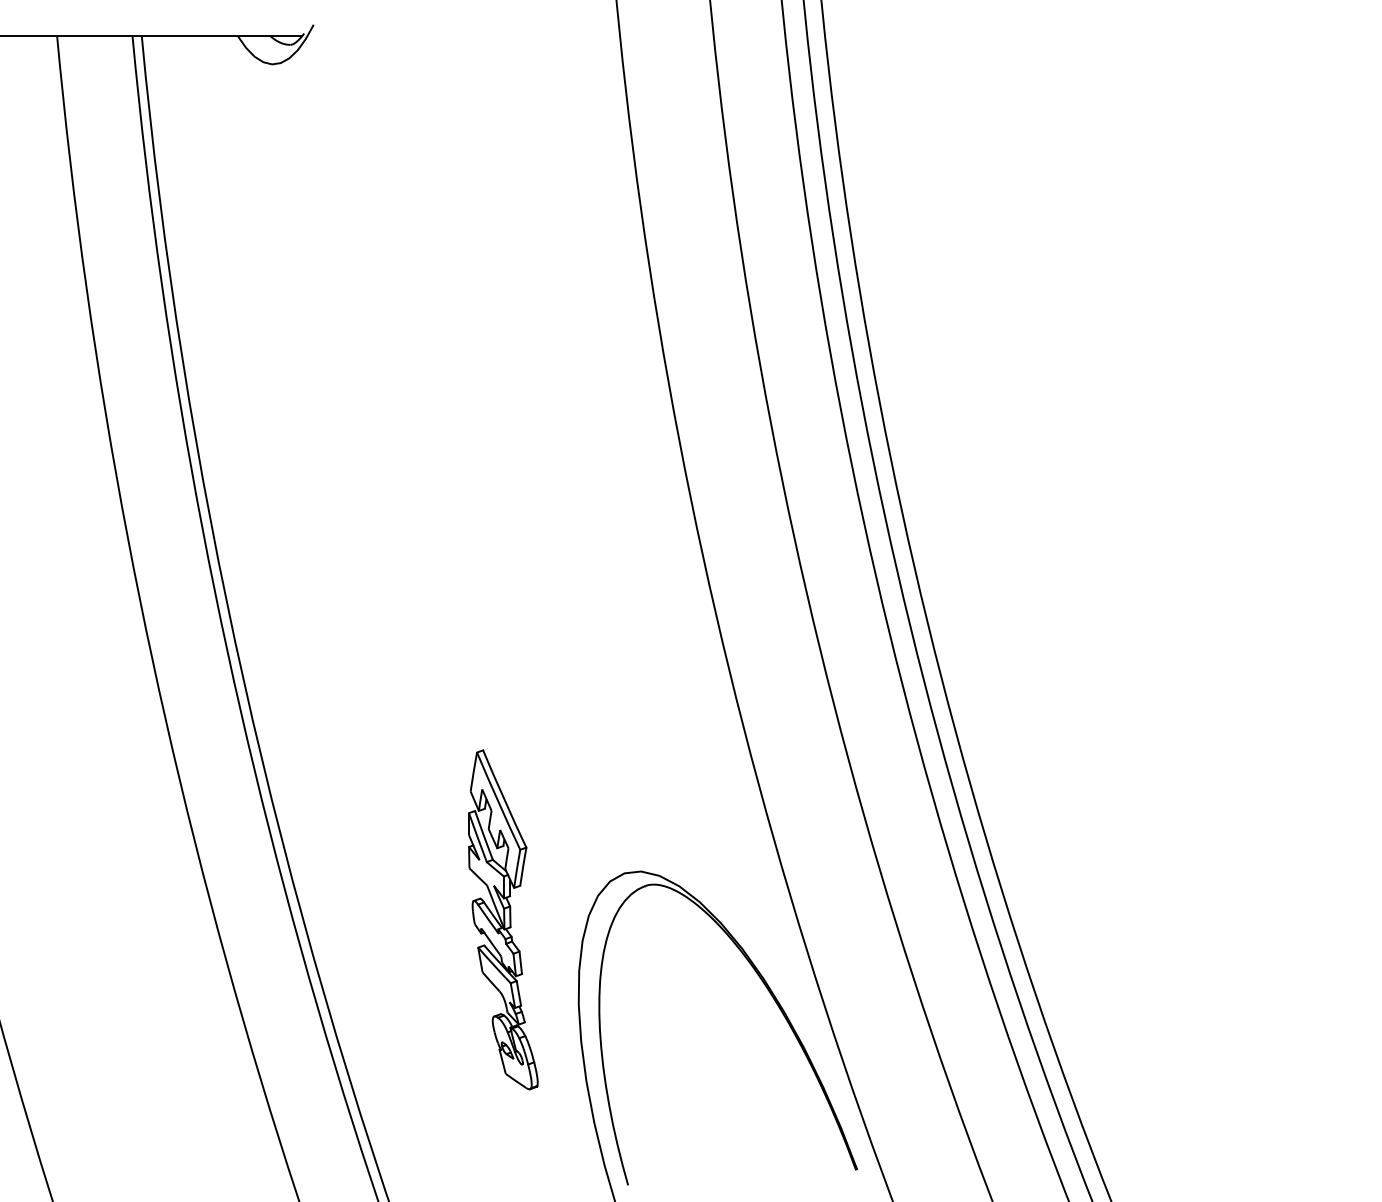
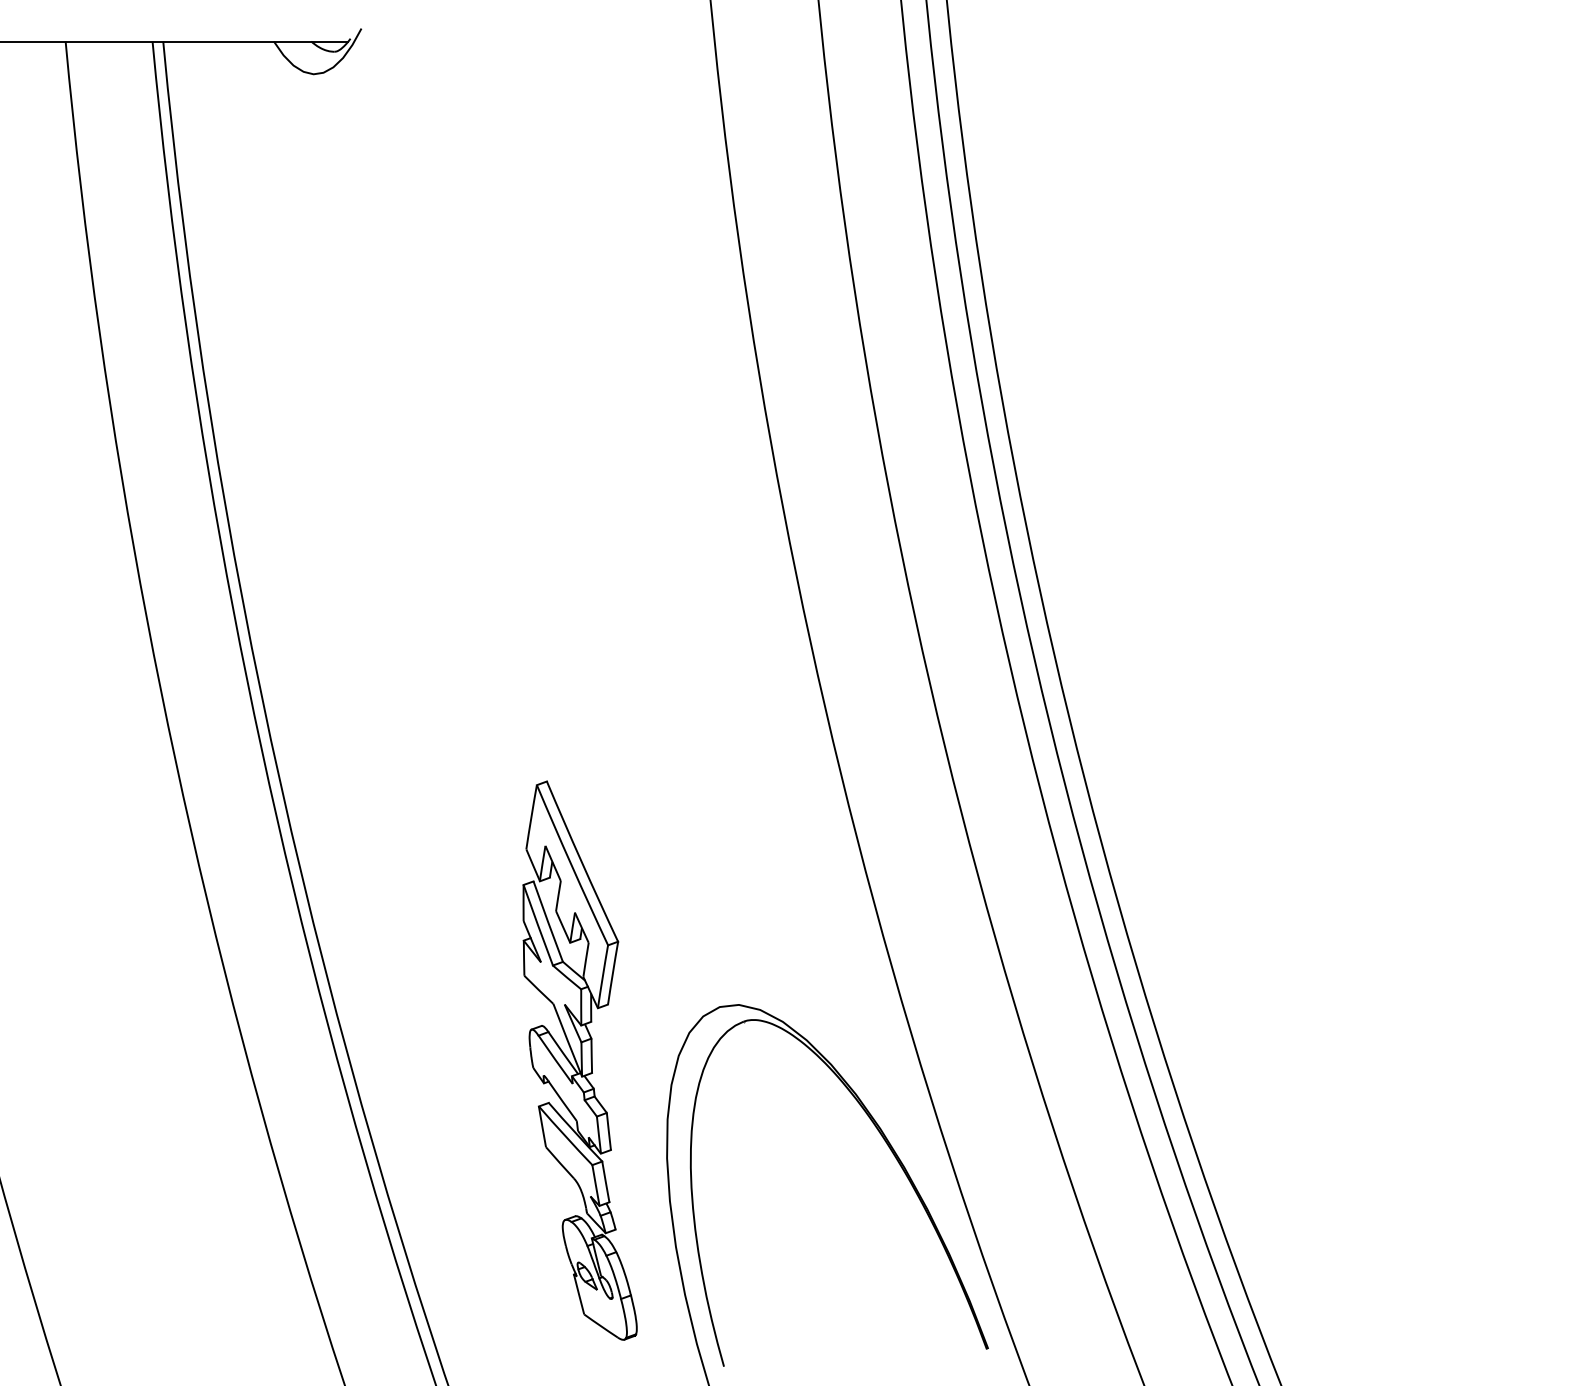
part: (502, 919) -> (579, 1060), size x1.43

